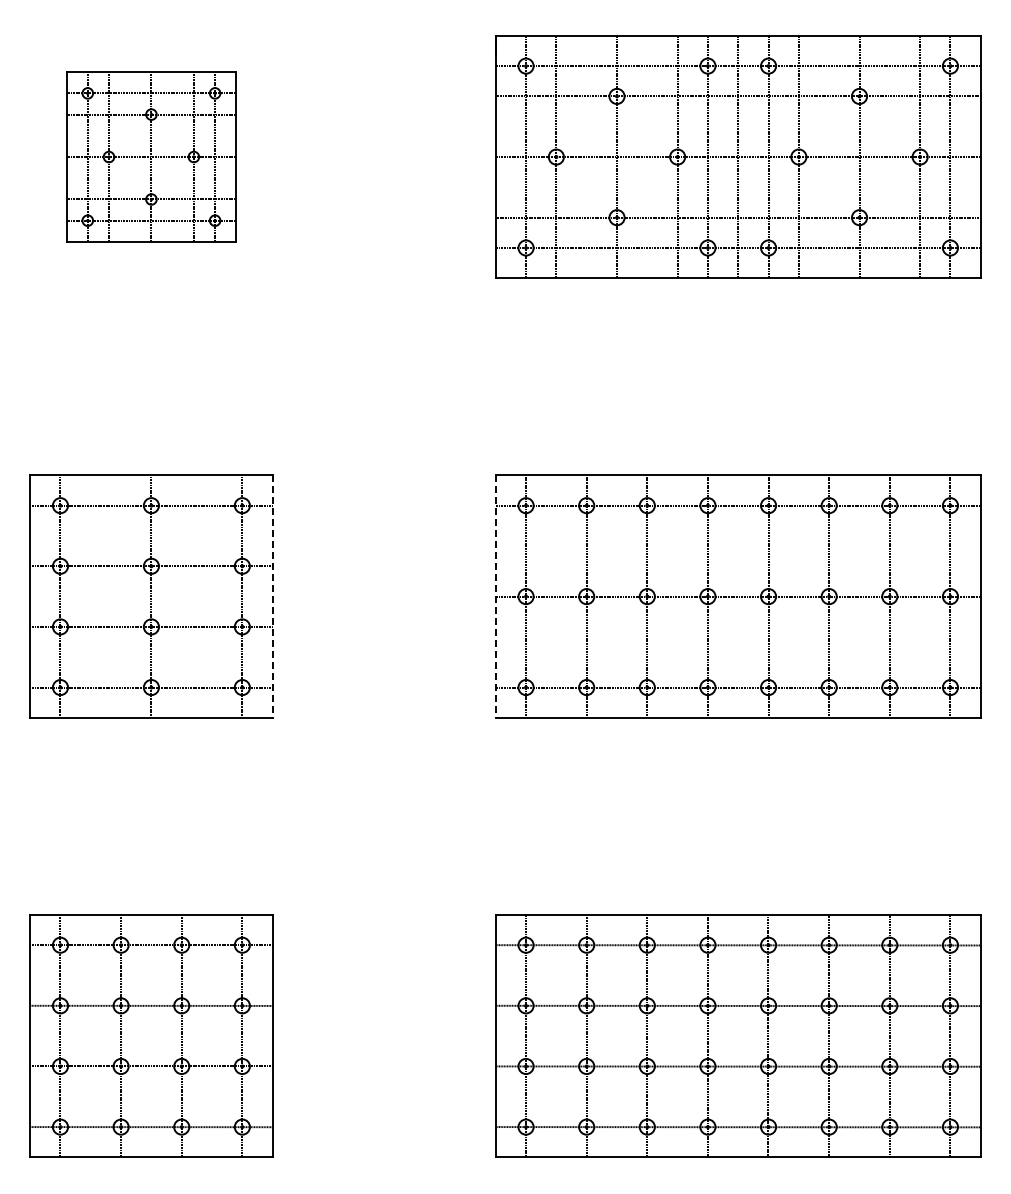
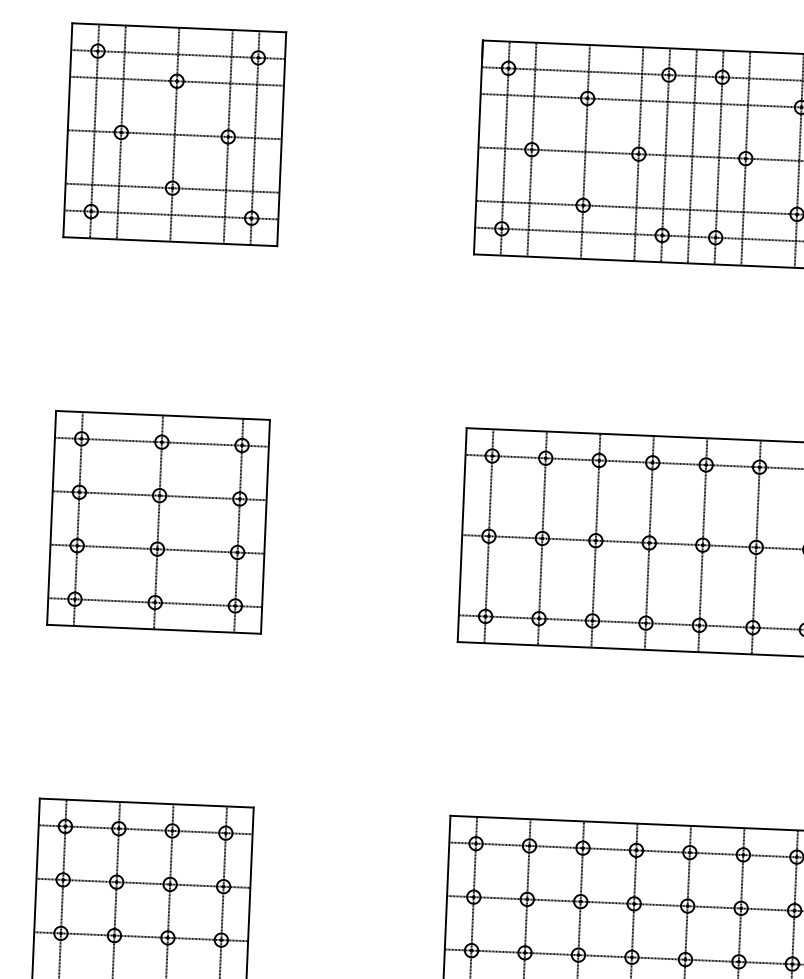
part: (151, 156) -> (174, 134), size x1.43
line: (272, 597) -> (265, 527), dashed -> solid
line: (495, 597) -> (461, 535), dashed -> solid

